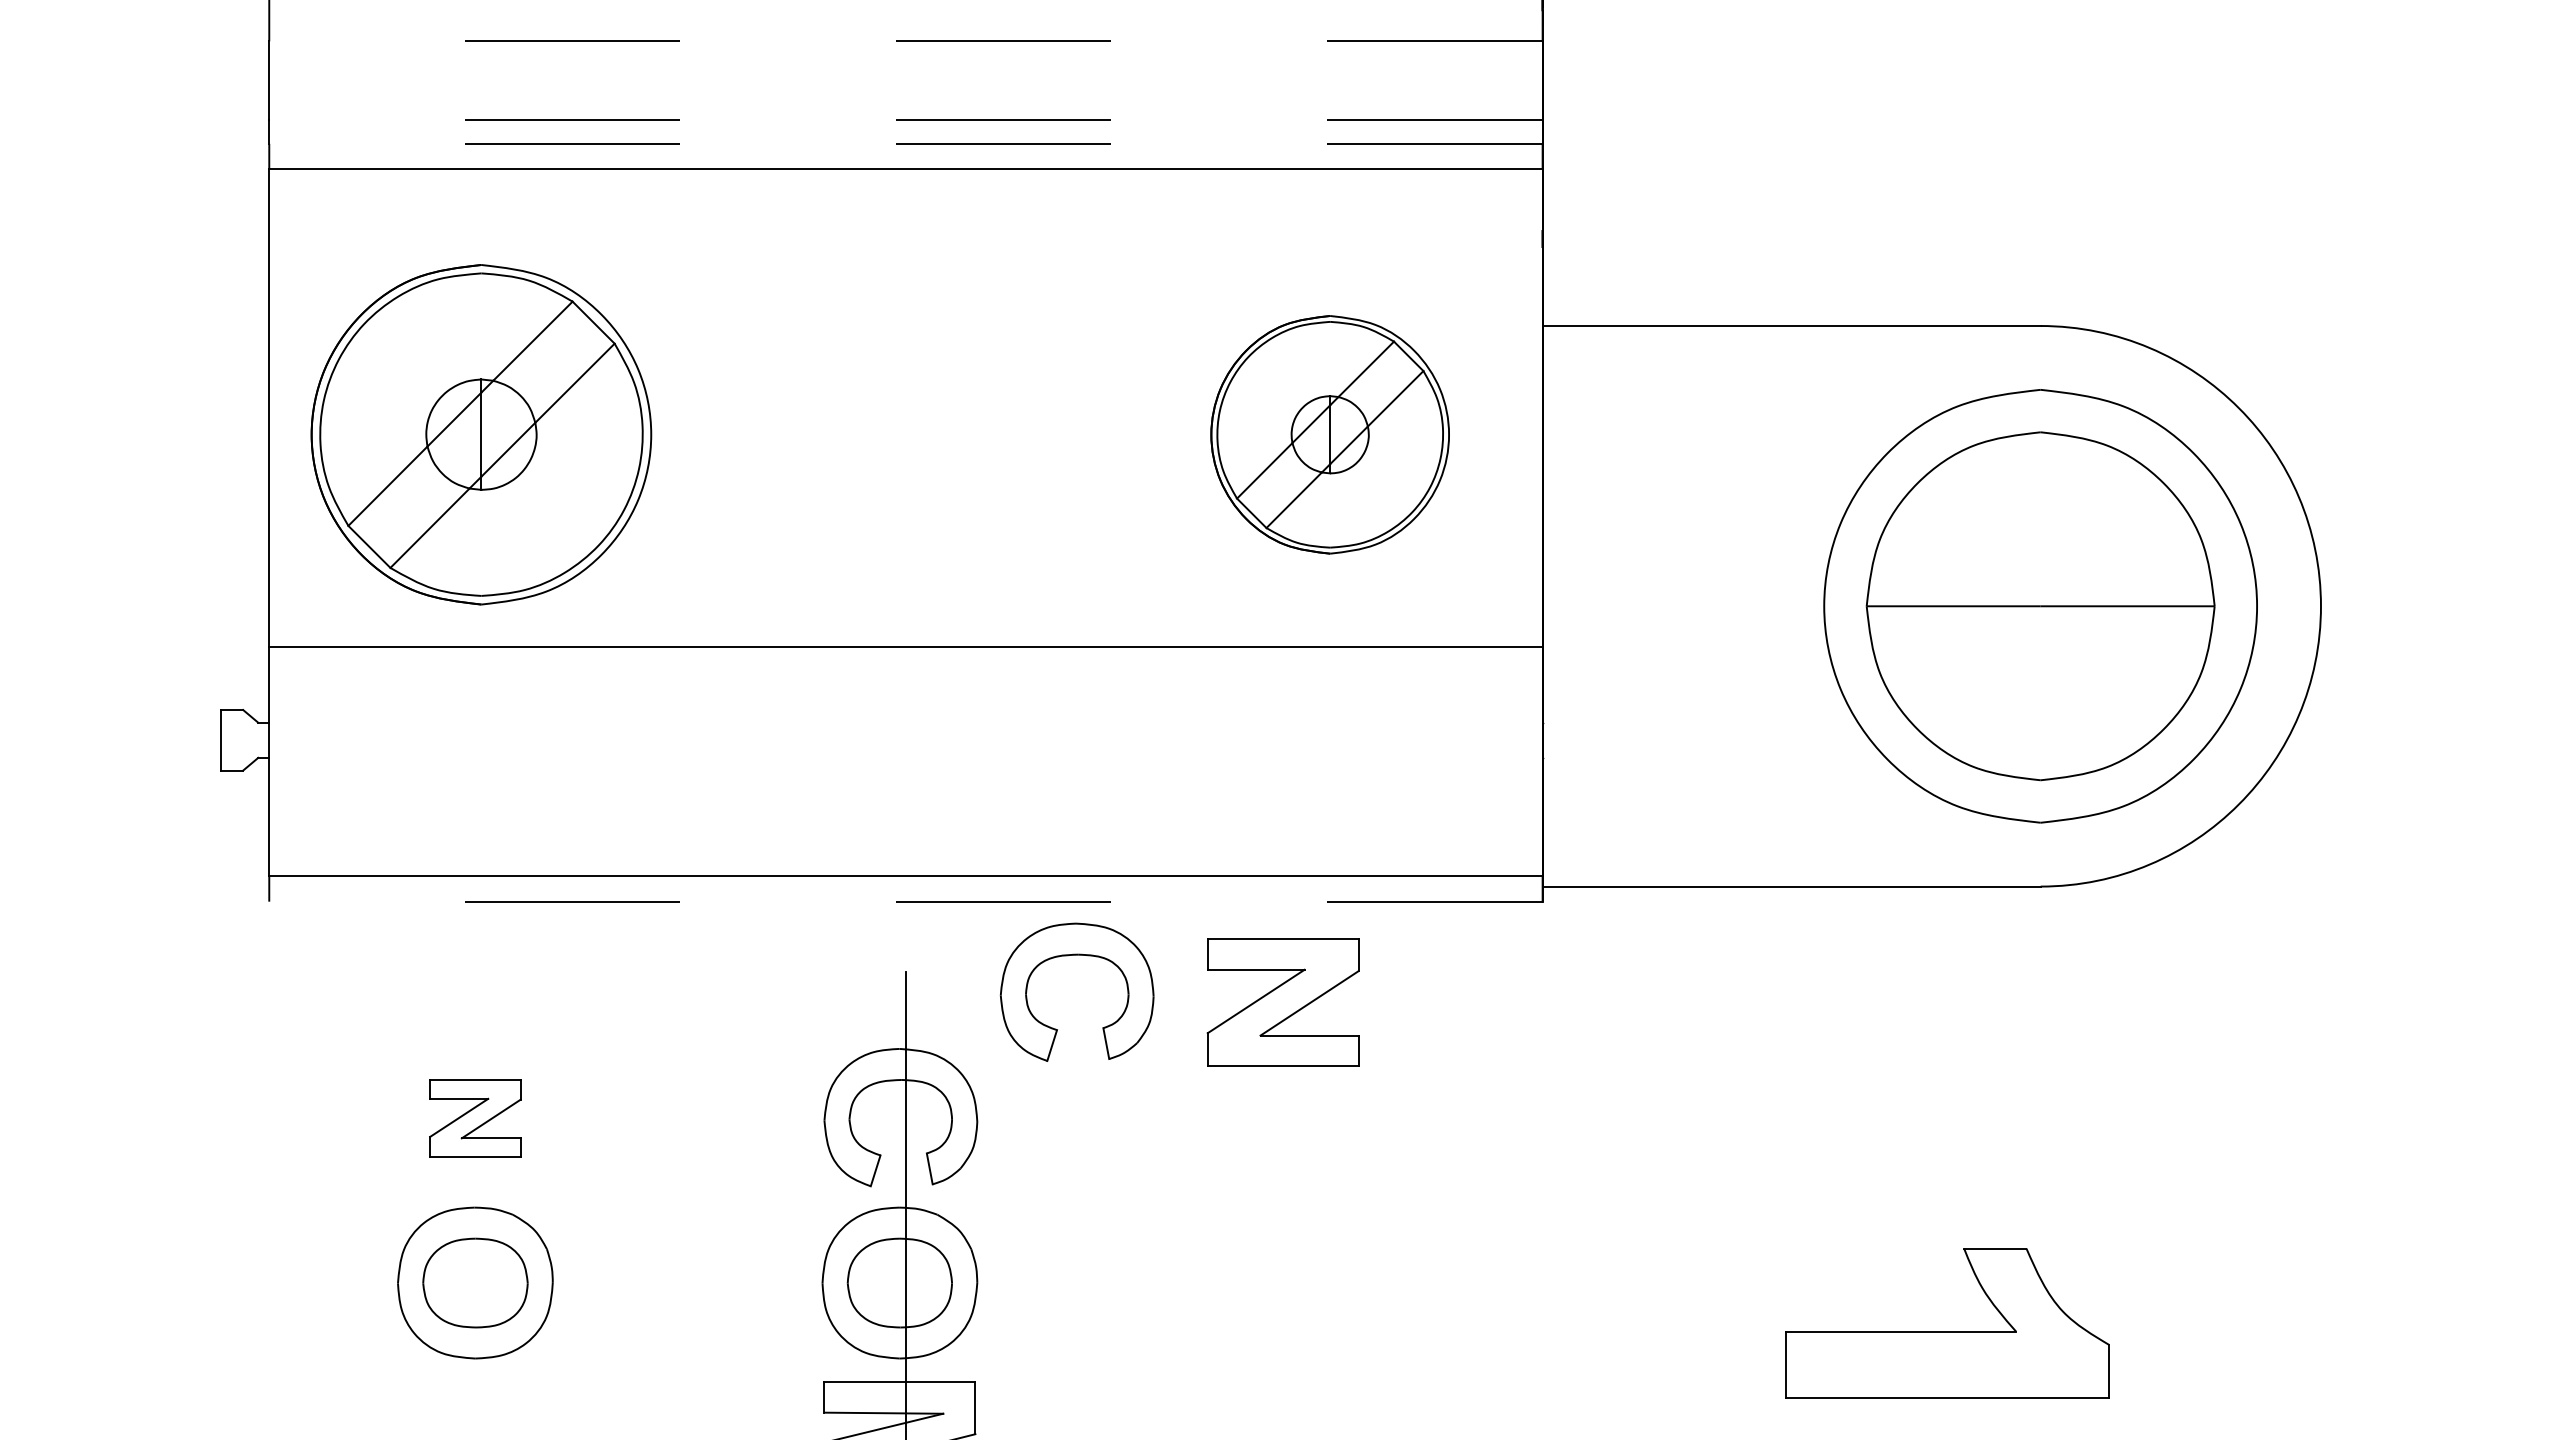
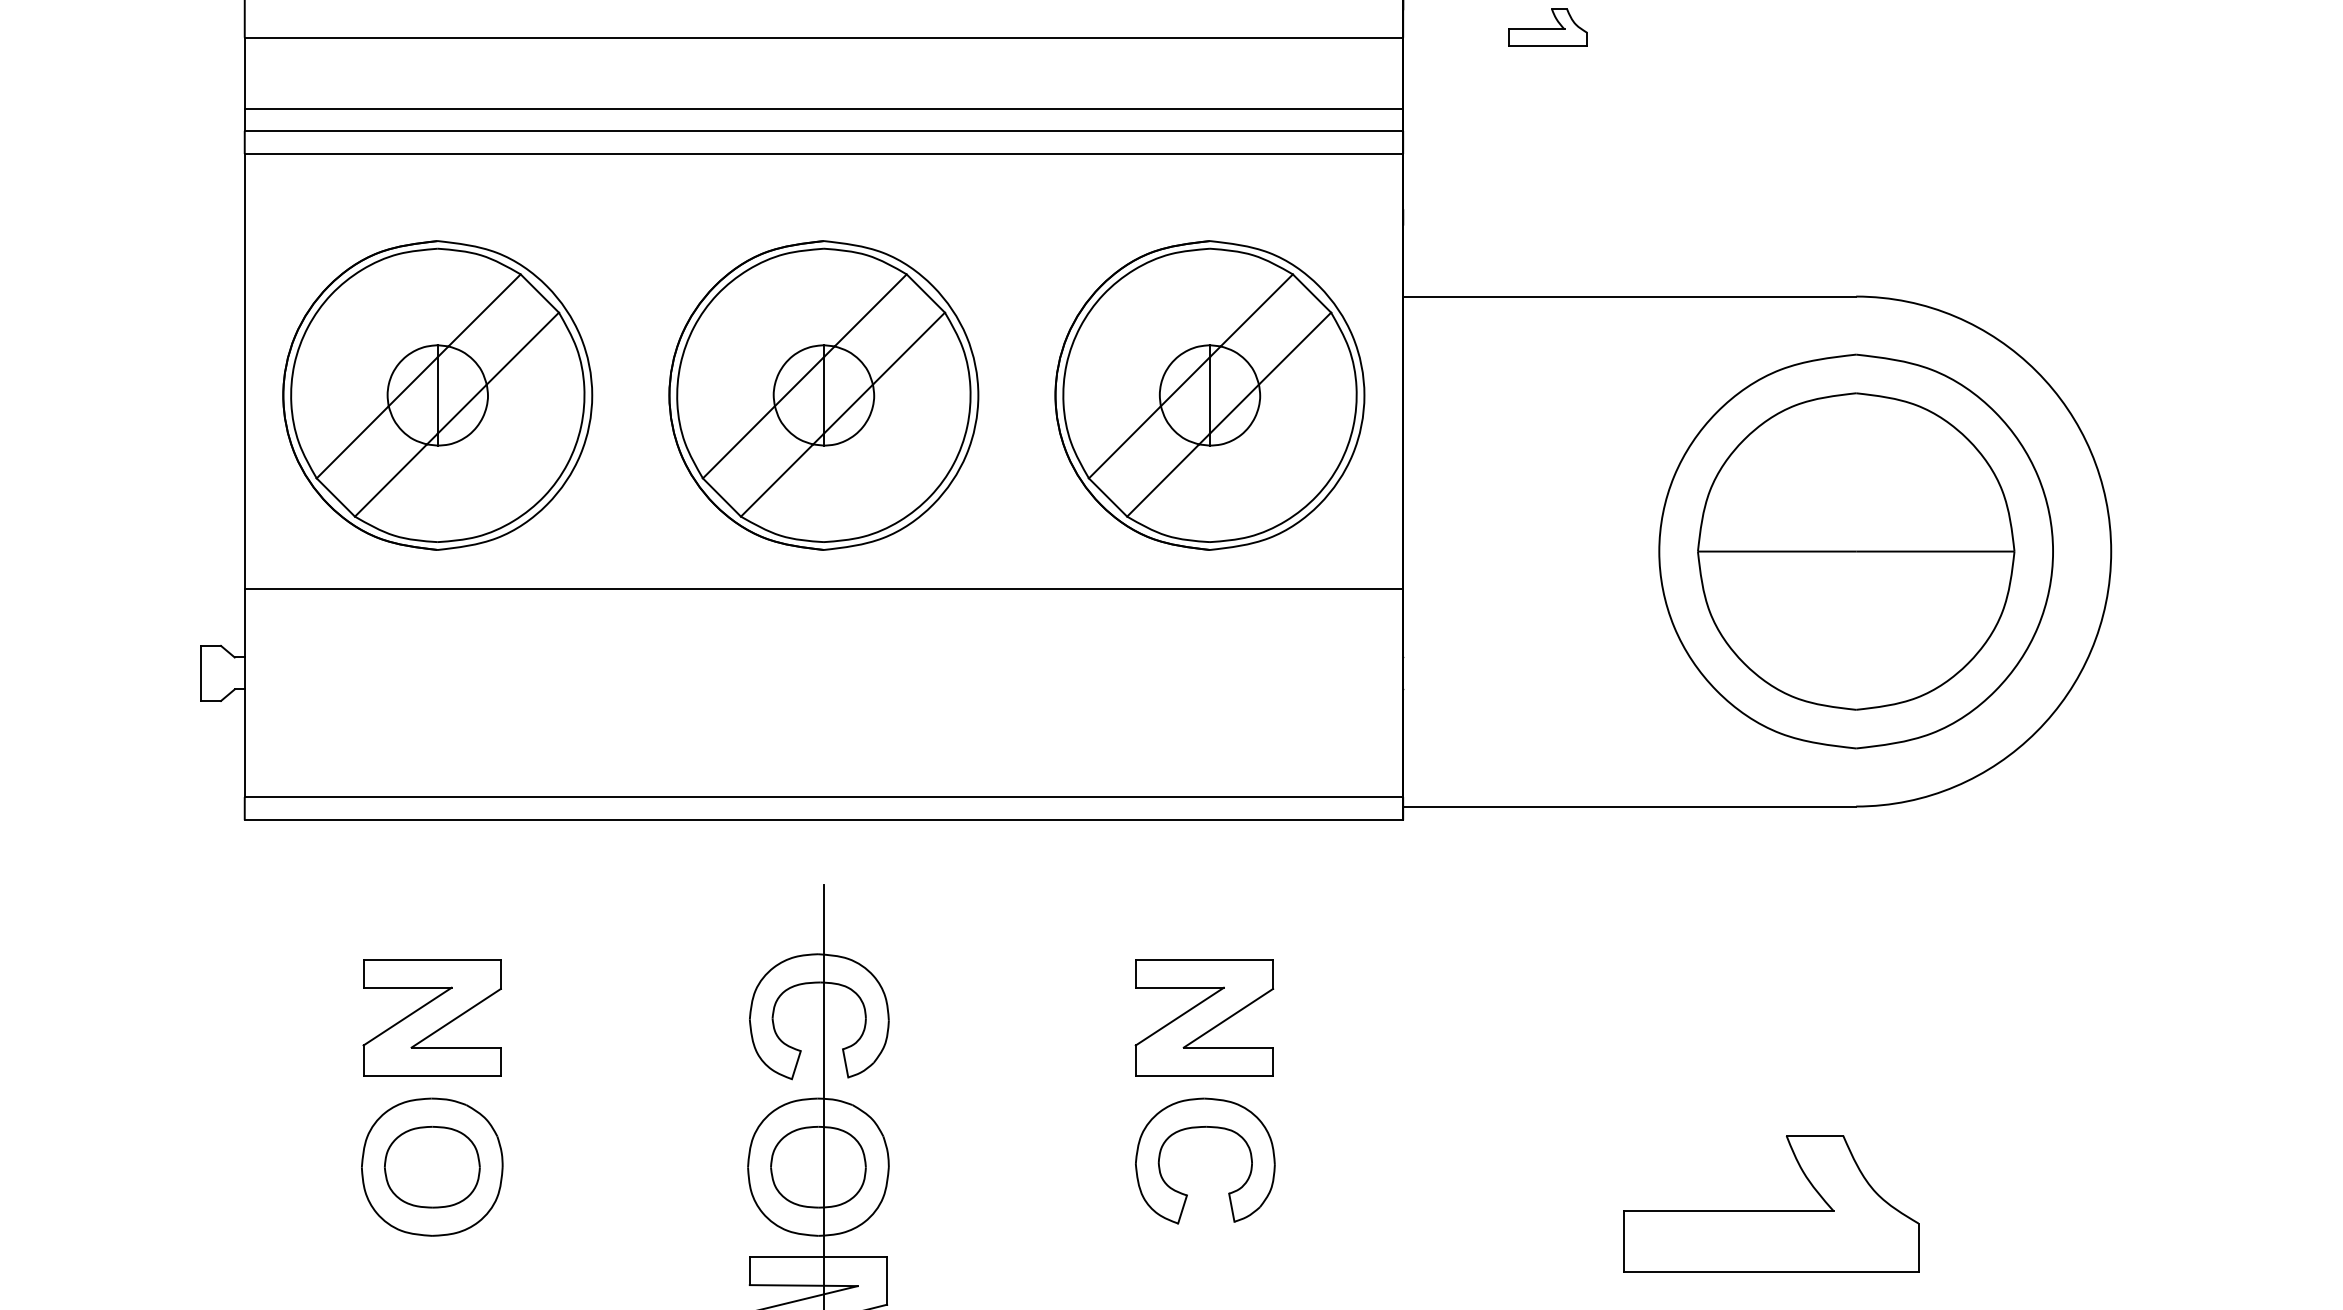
part: (1701, 29) -> (1547, 26), added
line: (905, 41) -> (823, 37), dashed -> solid
line: (905, 120) -> (823, 109), dashed -> solid
line: (905, 143) -> (823, 130), dashed -> solid
part: (905, 434) -> (823, 395), added
part: (1329, 434) -> (1209, 395), size x1.43
line: (905, 901) -> (823, 820), dashed -> solid
part: (1068, 956) -> (1197, 1128), moved
part: (1282, 1002) -> (1203, 1017), moved
part: (475, 1118) -> (432, 1017), size x1.67

